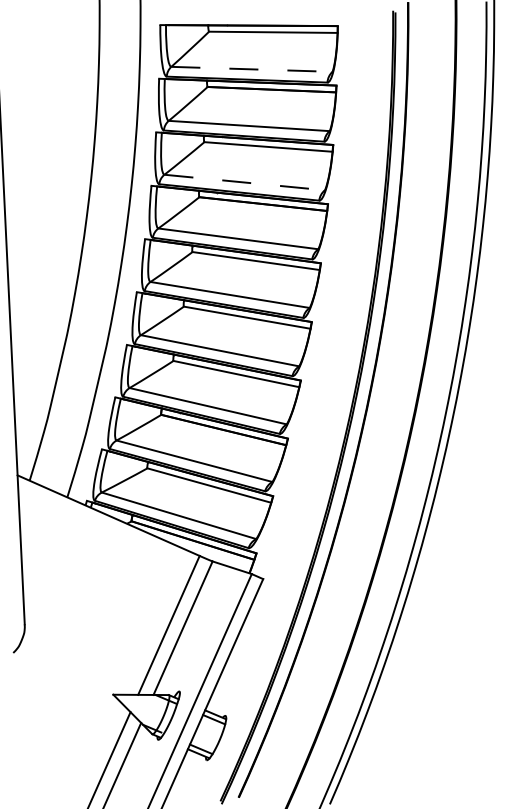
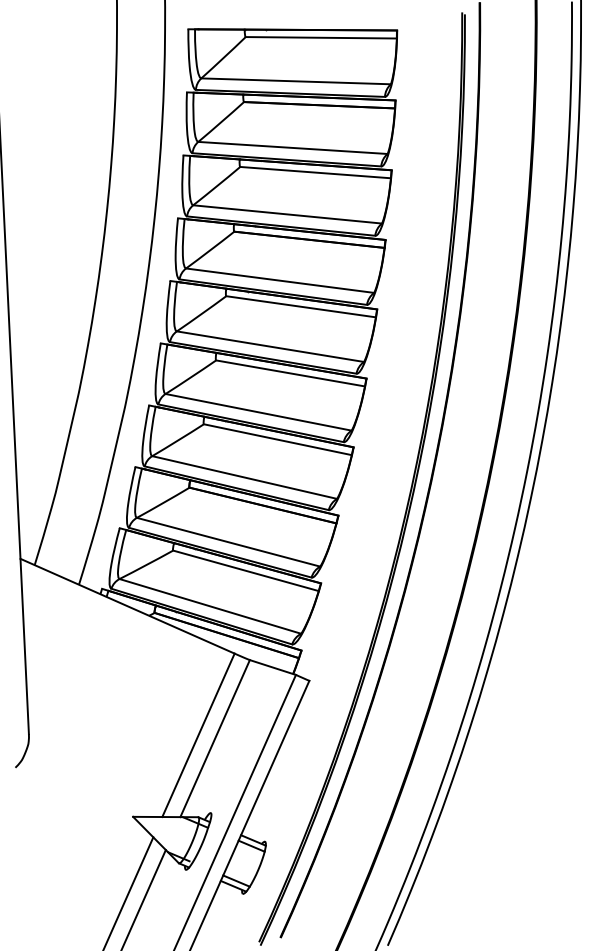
line: (251, 69) -> (295, 81), dashed -> solid
line: (244, 182) -> (287, 214), dashed -> solid

